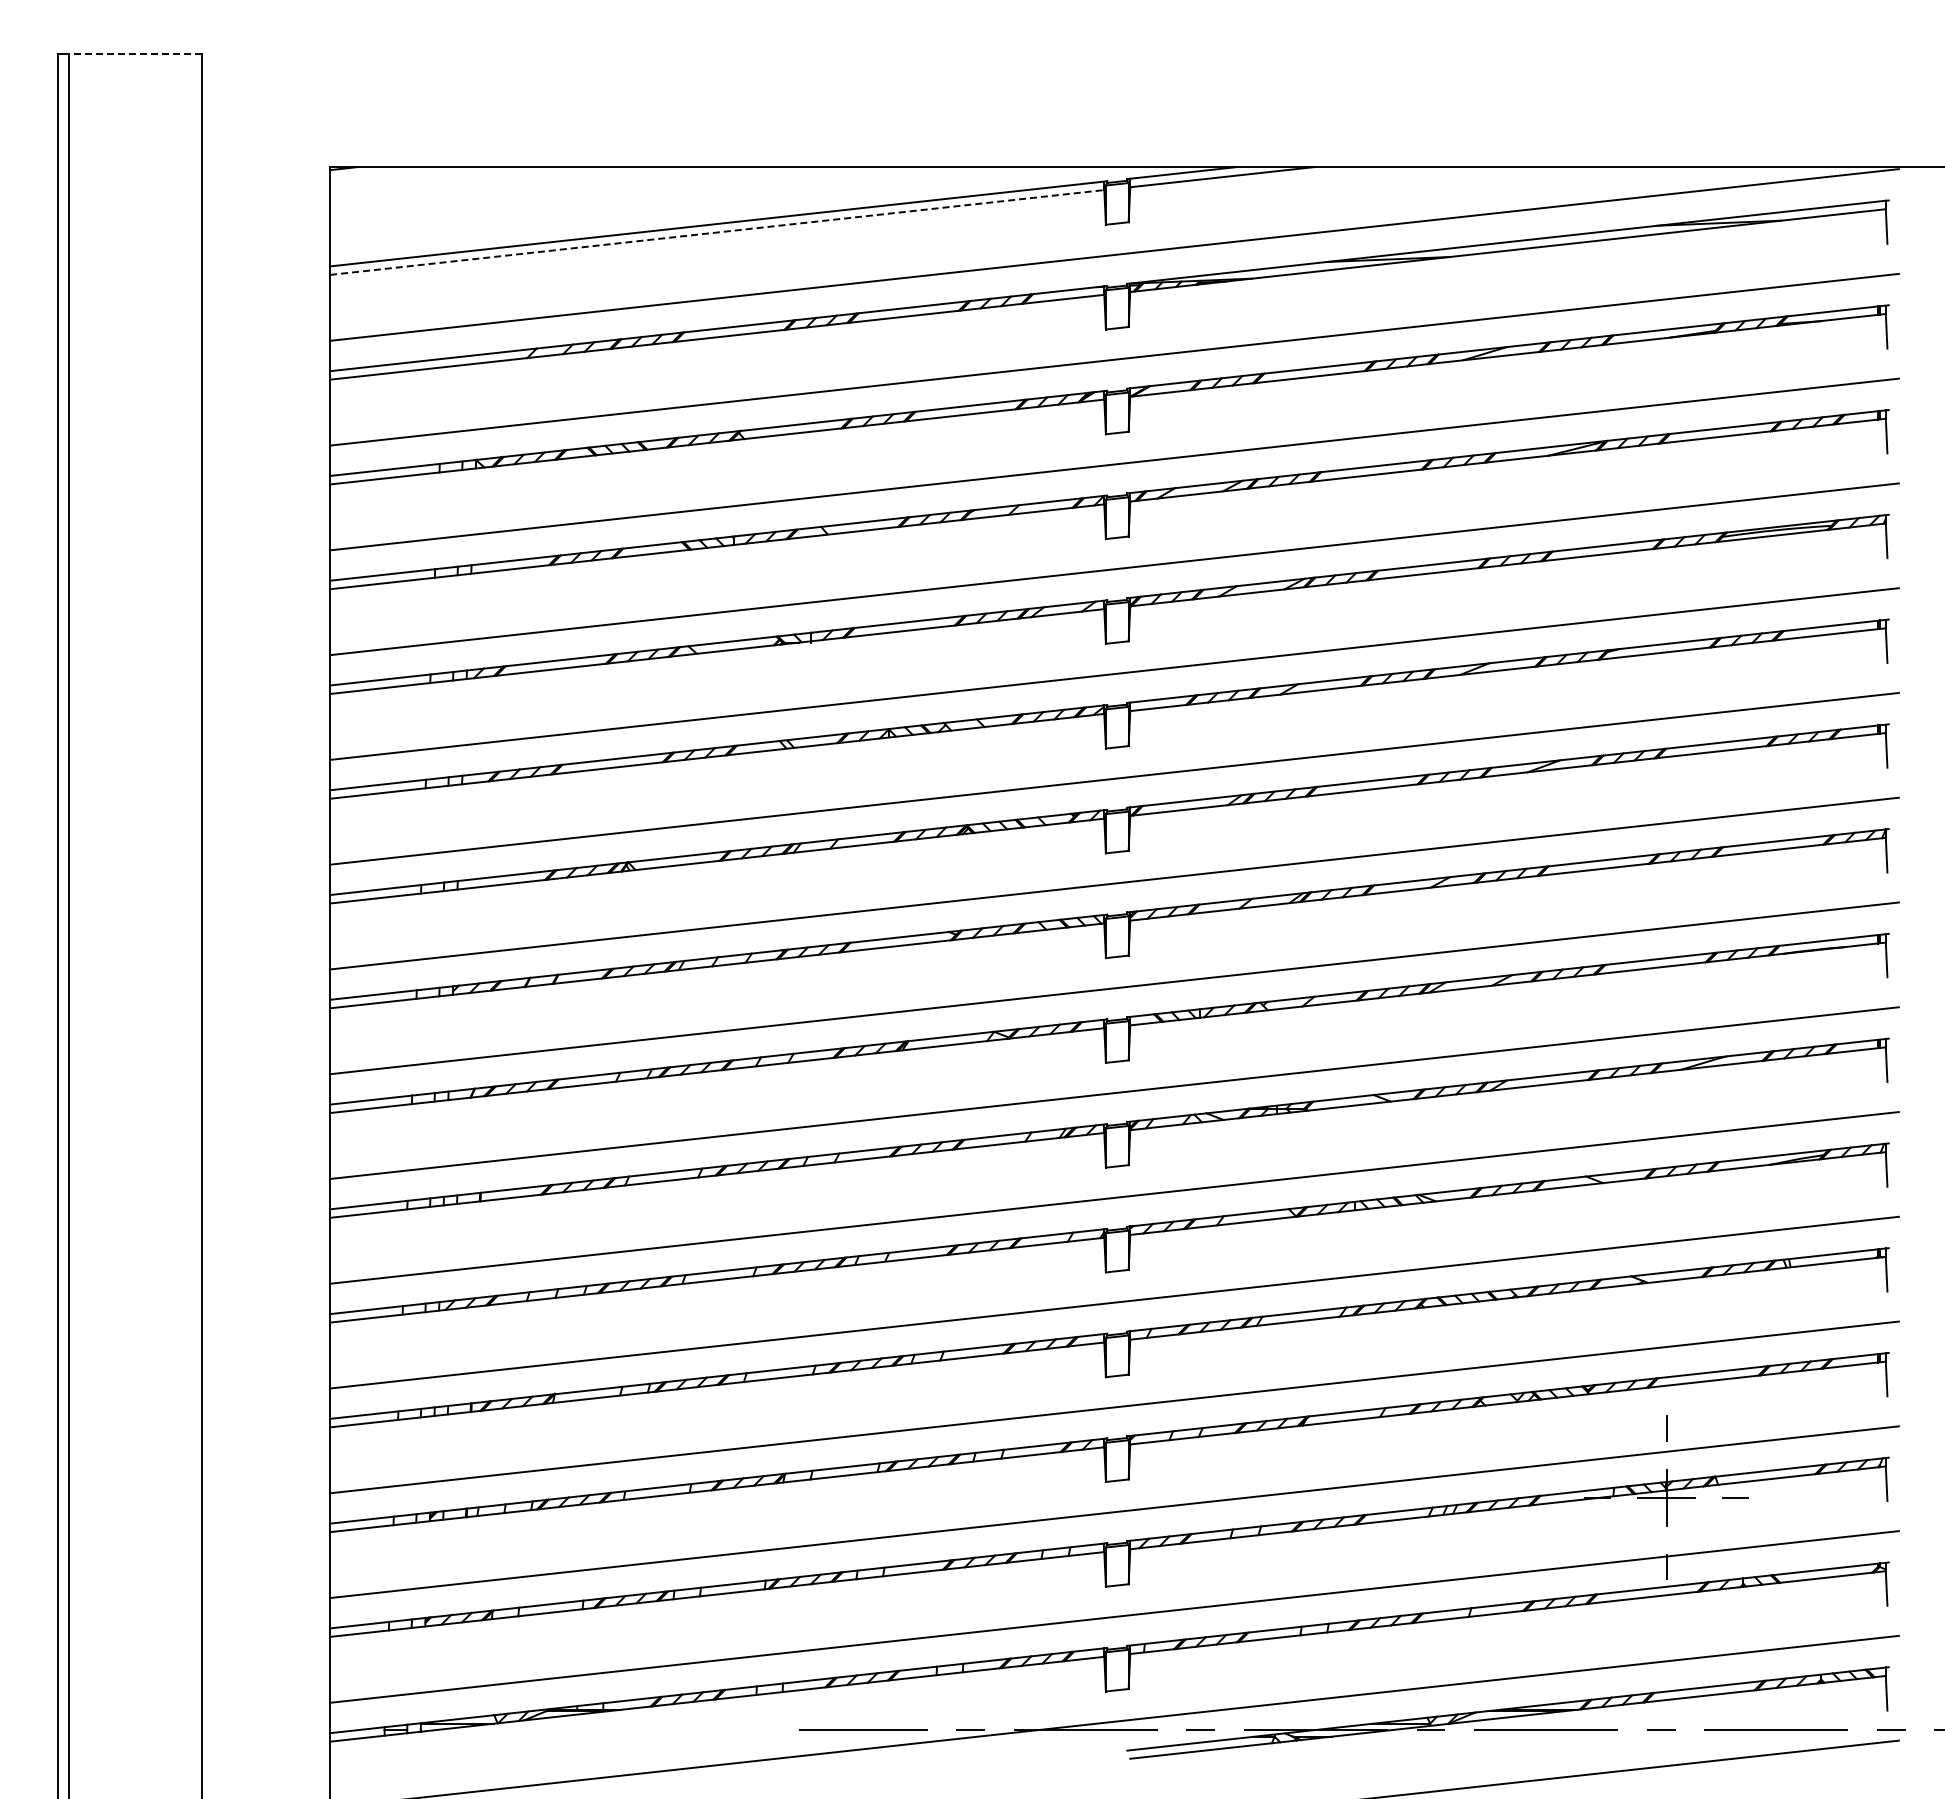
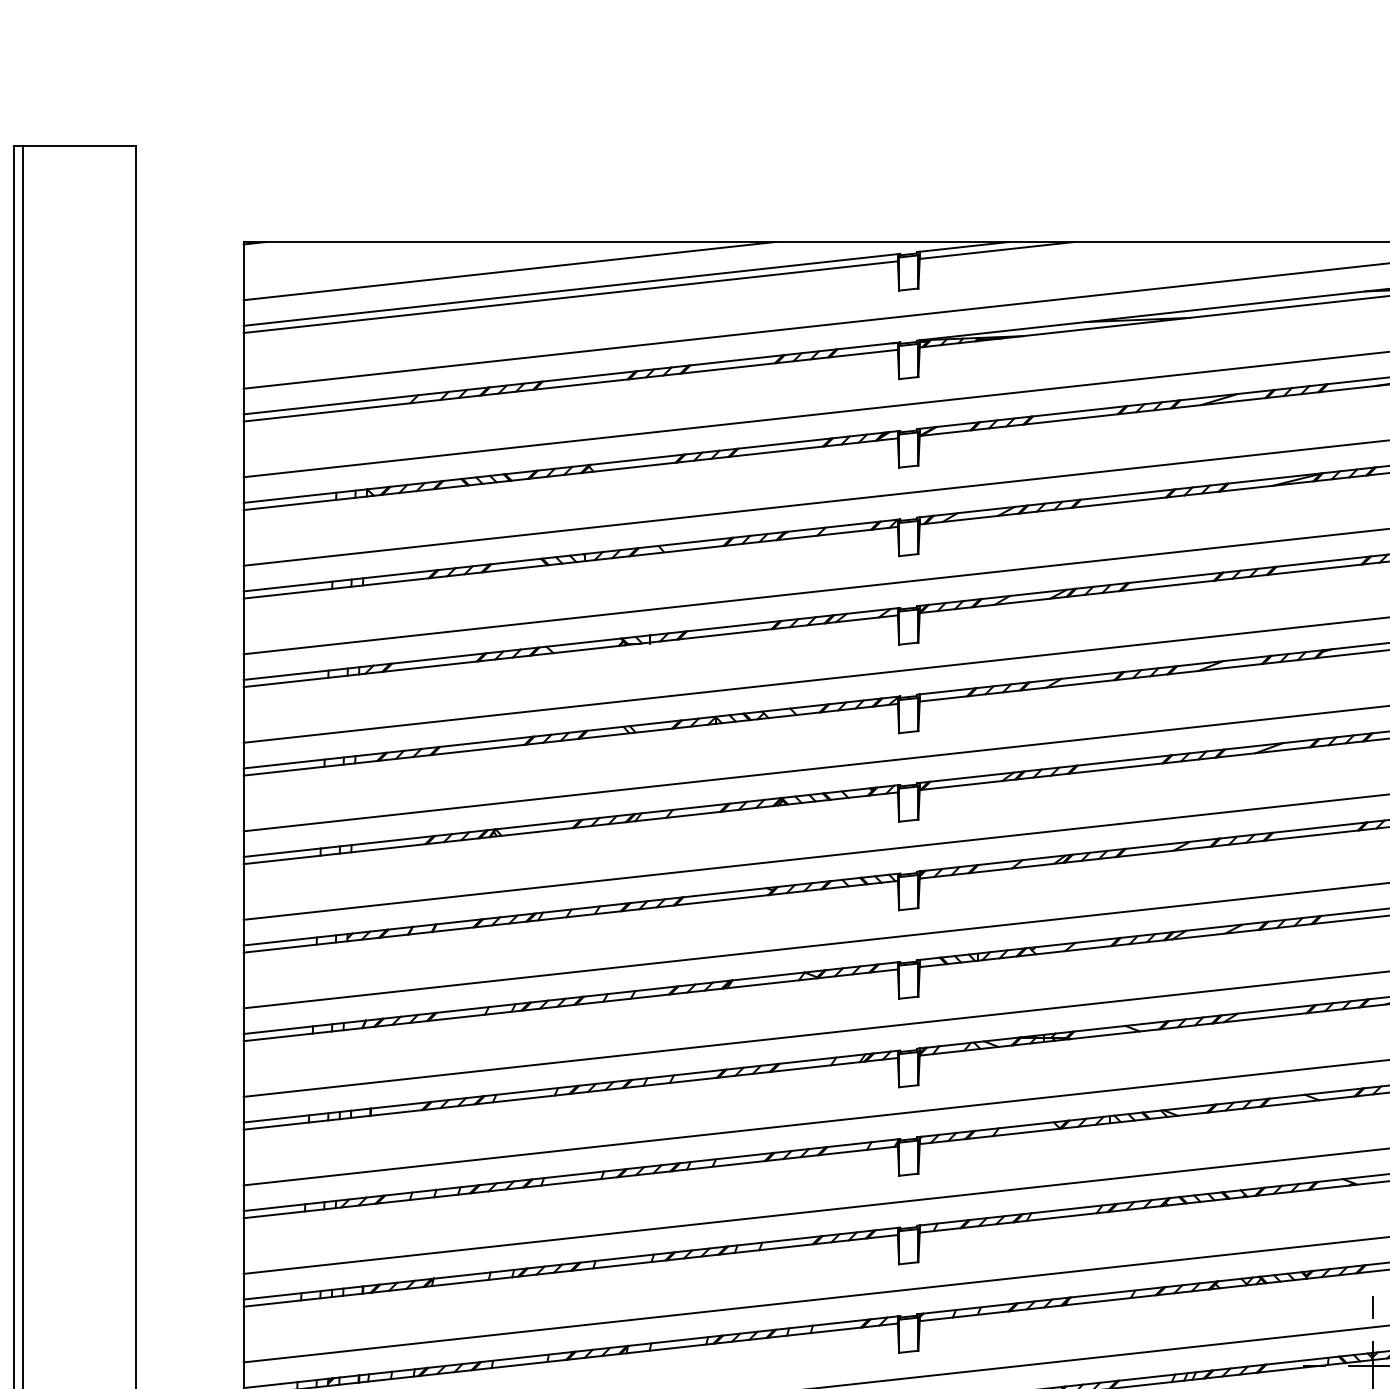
line: (135, 53) -> (79, 145), dashed -> solid
line: (644, 201) -> (509, 270), added
line: (717, 232) -> (571, 297), dashed -> solid

